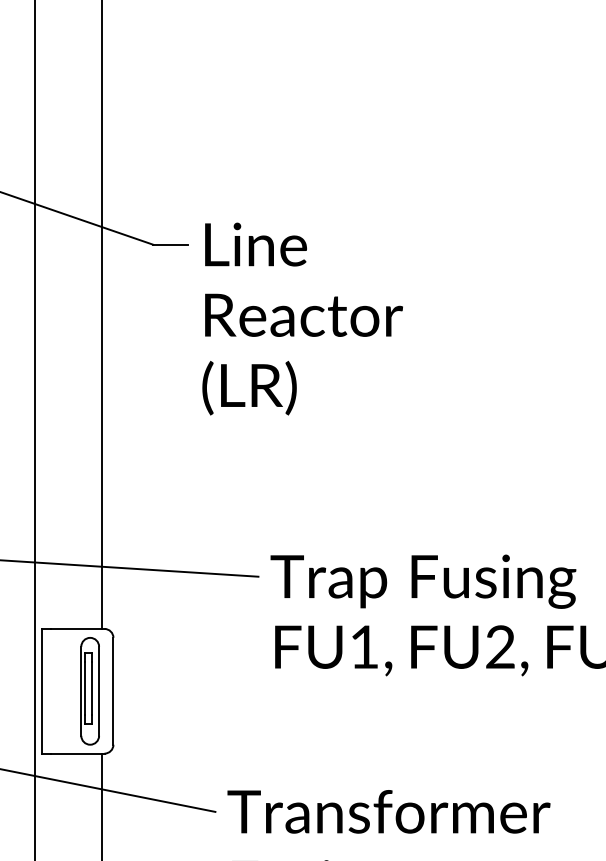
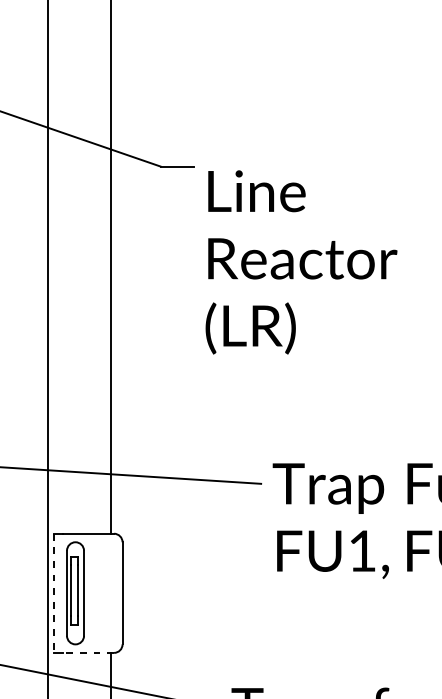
text: (302, 318) -> (301, 261), moved
line: (42, 691) -> (54, 593), solid -> dashed
part: (89, 691) -> (74, 593), moved
line: (77, 753) -> (88, 652), solid -> dashed

